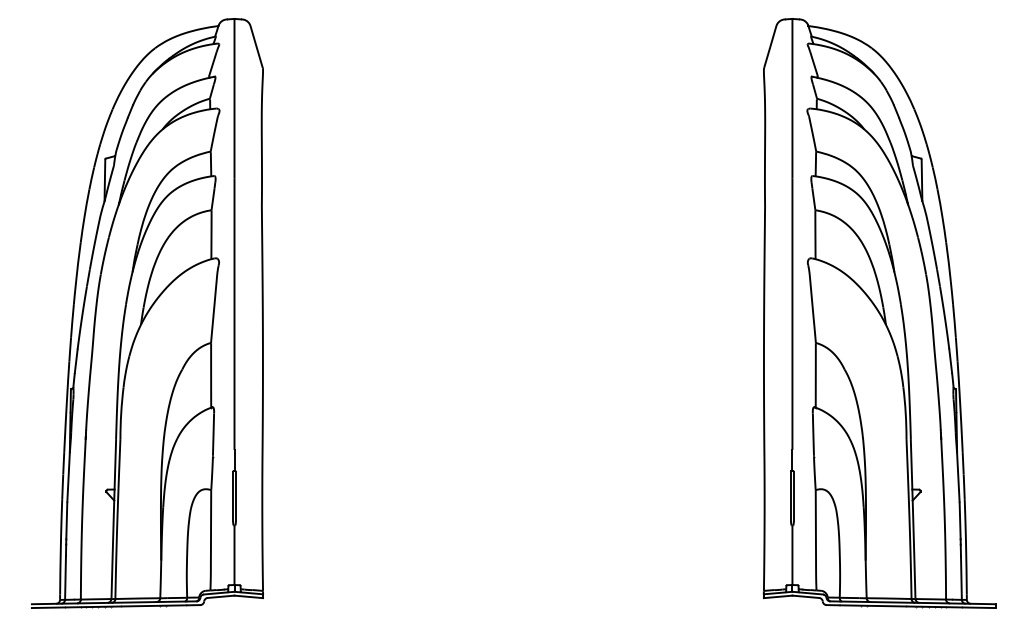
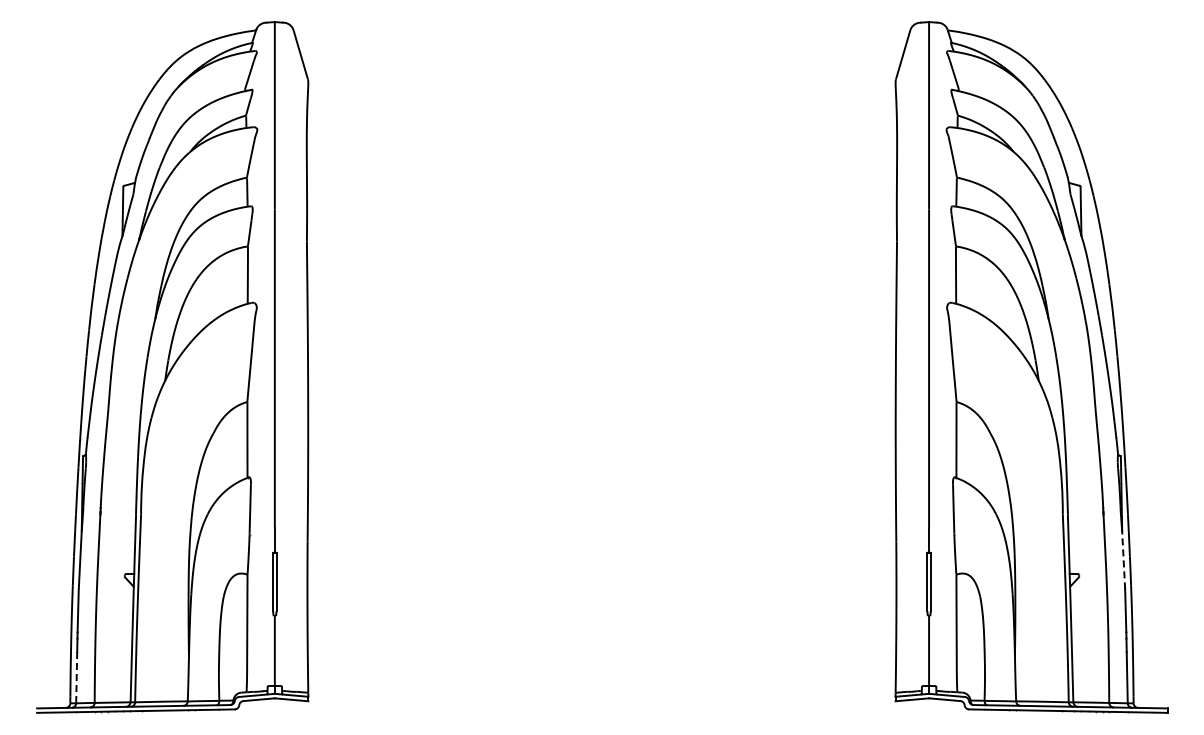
line: (958, 478) -> (1123, 560), solid -> dashed
line: (65, 577) -> (76, 677), solid -> dashed

